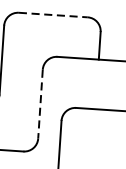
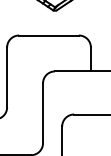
line: (53, 15) -> (49, 35), dashed -> solid
line: (41, 104) -> (43, 113), dashed -> solid

